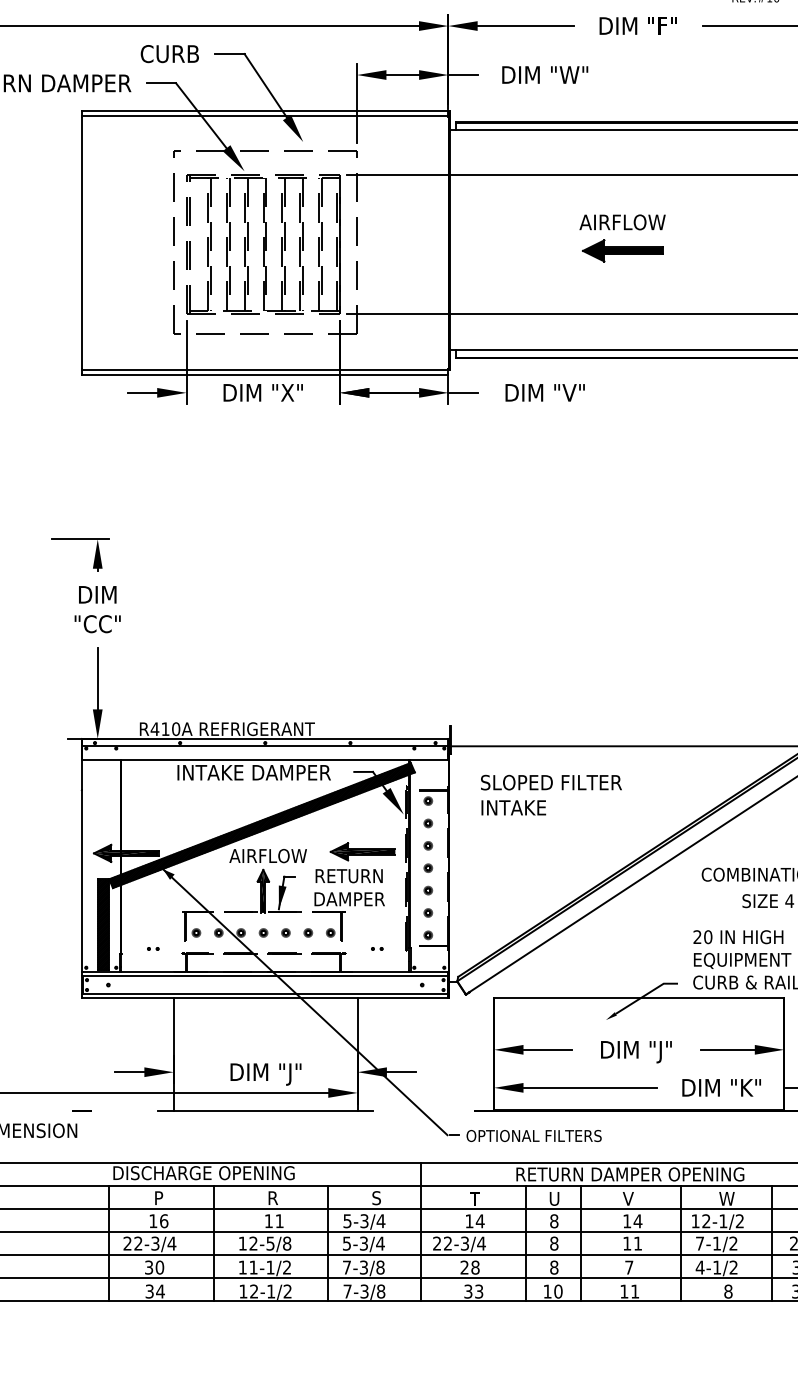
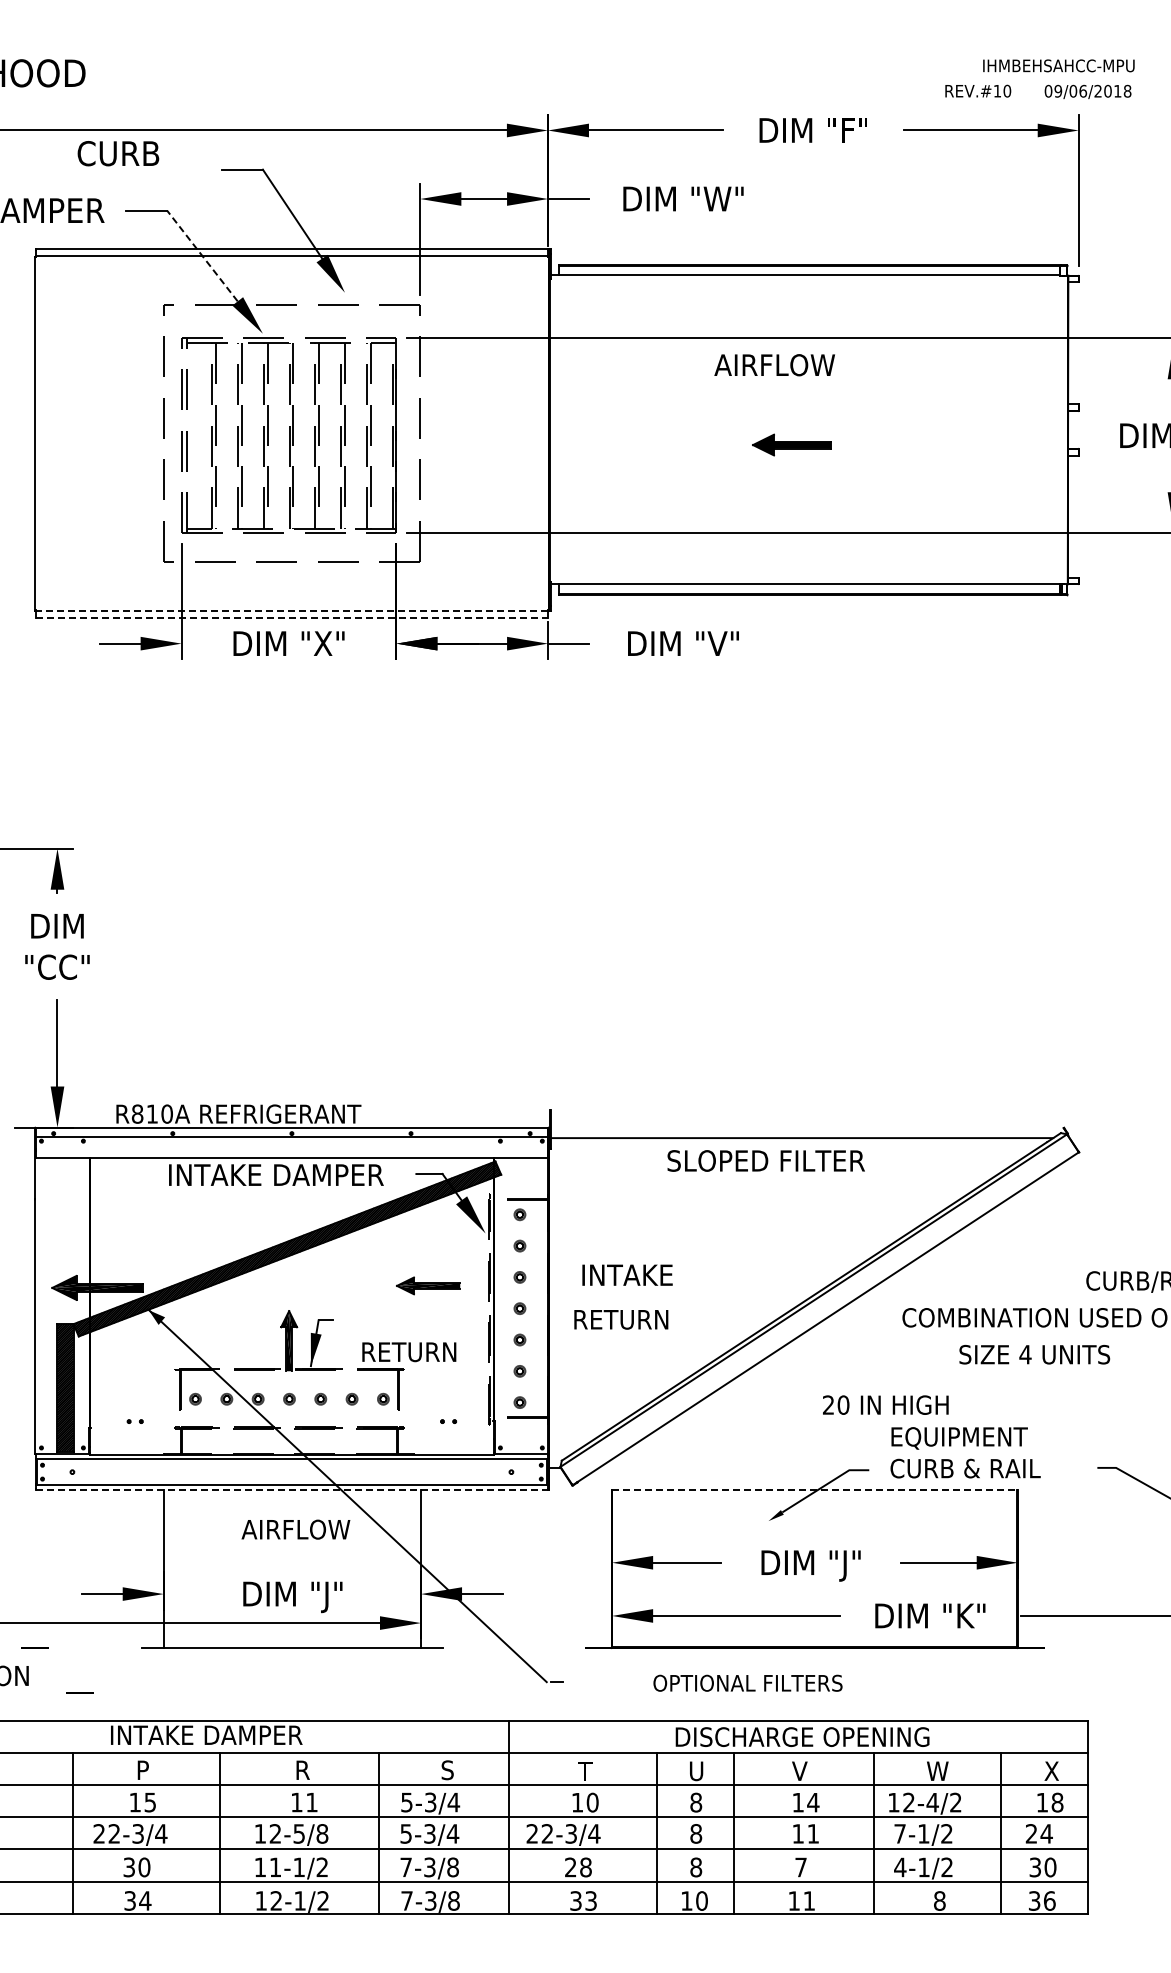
text: (169, 53) -> (118, 153), moved
line: (201, 115) -> (202, 255), solid -> dashed
text: (622, 222) -> (774, 365), moved
part: (622, 250) -> (791, 444), size x0.7
line: (265, 369) -> (291, 611), solid -> dashed
line: (265, 374) -> (292, 618), solid -> dashed
text: (154, 728) -> (137, 1113), R410A -> R810A
text: (550, 782) -> (765, 1160), moved
text: (513, 807) -> (627, 1274), moved
part: (362, 851) -> (428, 1285), size x0.7
text: (267, 855) -> (295, 1529), moved
text: (349, 875) -> (621, 1319), moved
text: (349, 899) -> (409, 1352), DAMPER -> RETURN
text: (738, 936) -> (885, 1404), moved
line: (265, 998) -> (292, 1490), solid -> dashed
line: (639, 998) -> (815, 1490), solid -> dashed
text: (533, 1135) -> (747, 1682), moved
line: (113, 1142) -> (79, 1692), added
text: (203, 1173) -> (205, 1735), DISCHARGE OPENING -> INTAKE DAMPER
text: (630, 1174) -> (802, 1737), RETURN DAMPER OPENING -> DISCHARGE OPENING
text: (164, 1221) -> (150, 1802), 16 -> 15
text: (480, 1221) -> (592, 1802), 14 -> 10
text: (723, 1221) -> (932, 1802), 12-1/2 -> 12-4/2

